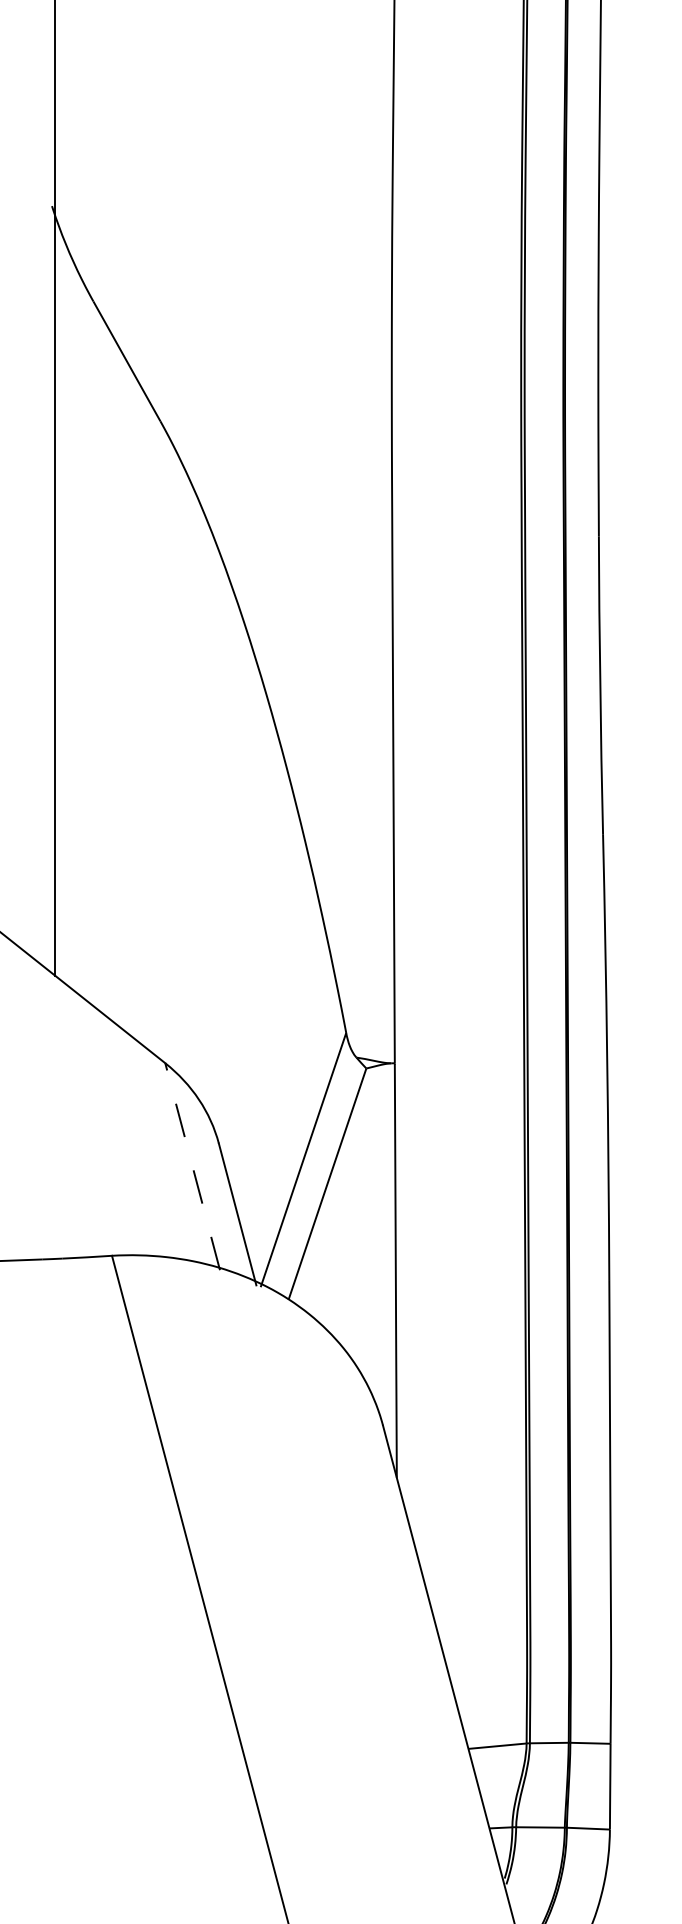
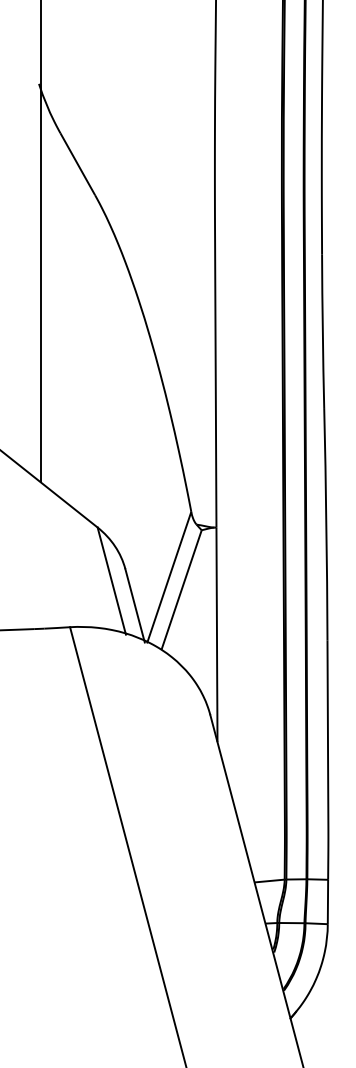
line: (192, 1165) -> (111, 580), dashed -> solid

